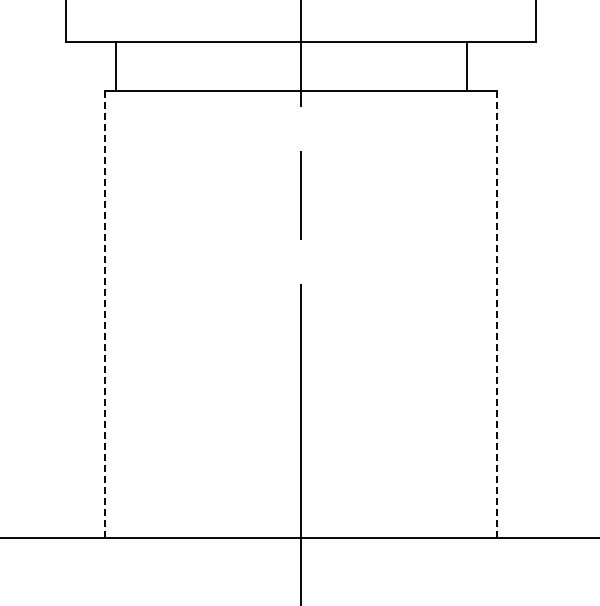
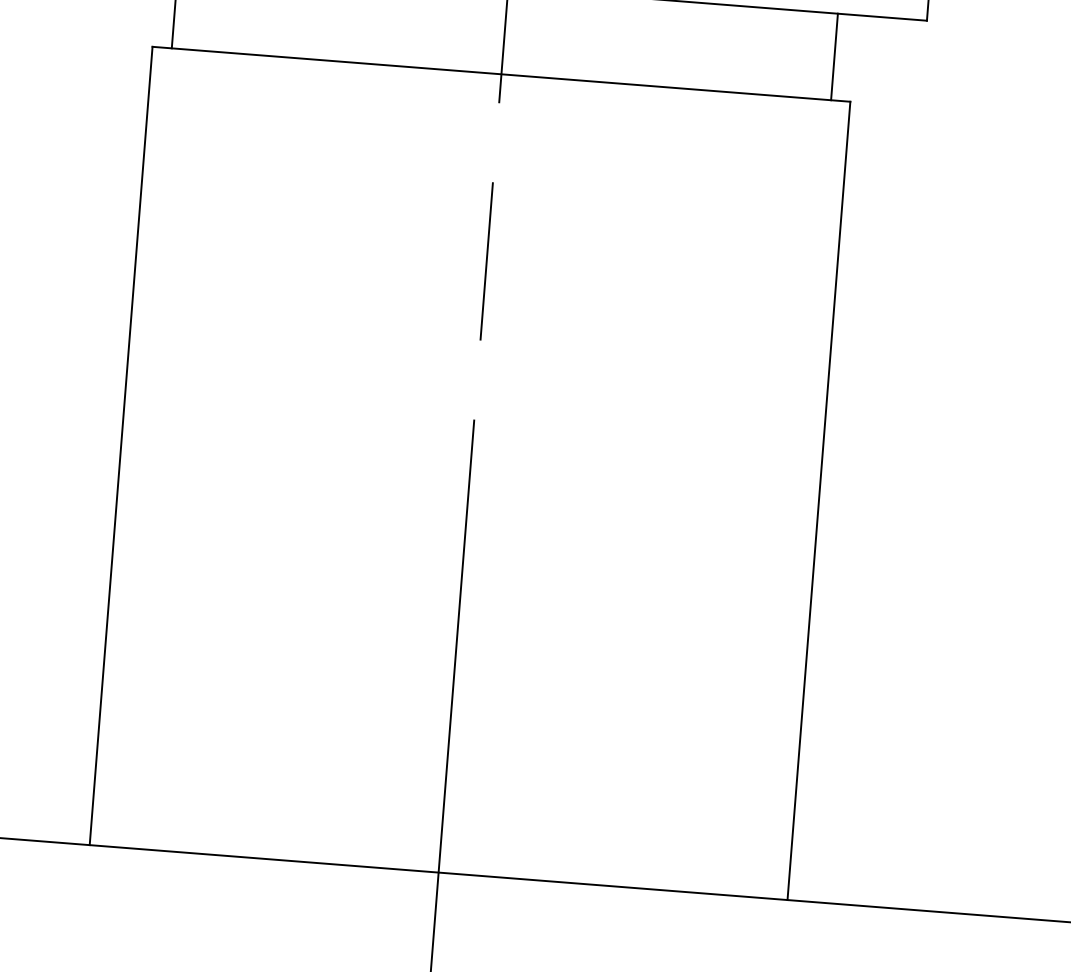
line: (466, 66) -> (833, 56), moved
line: (105, 314) -> (121, 445), dashed -> solid
line: (496, 314) -> (818, 500), dashed -> solid

